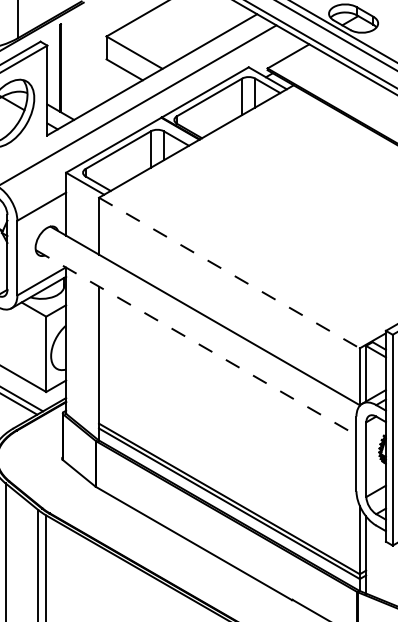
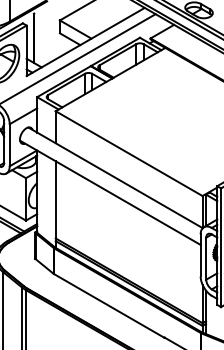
line: (230, 272) -> (129, 153), dashed -> solid
line: (196, 343) -> (110, 193), dashed -> solid

